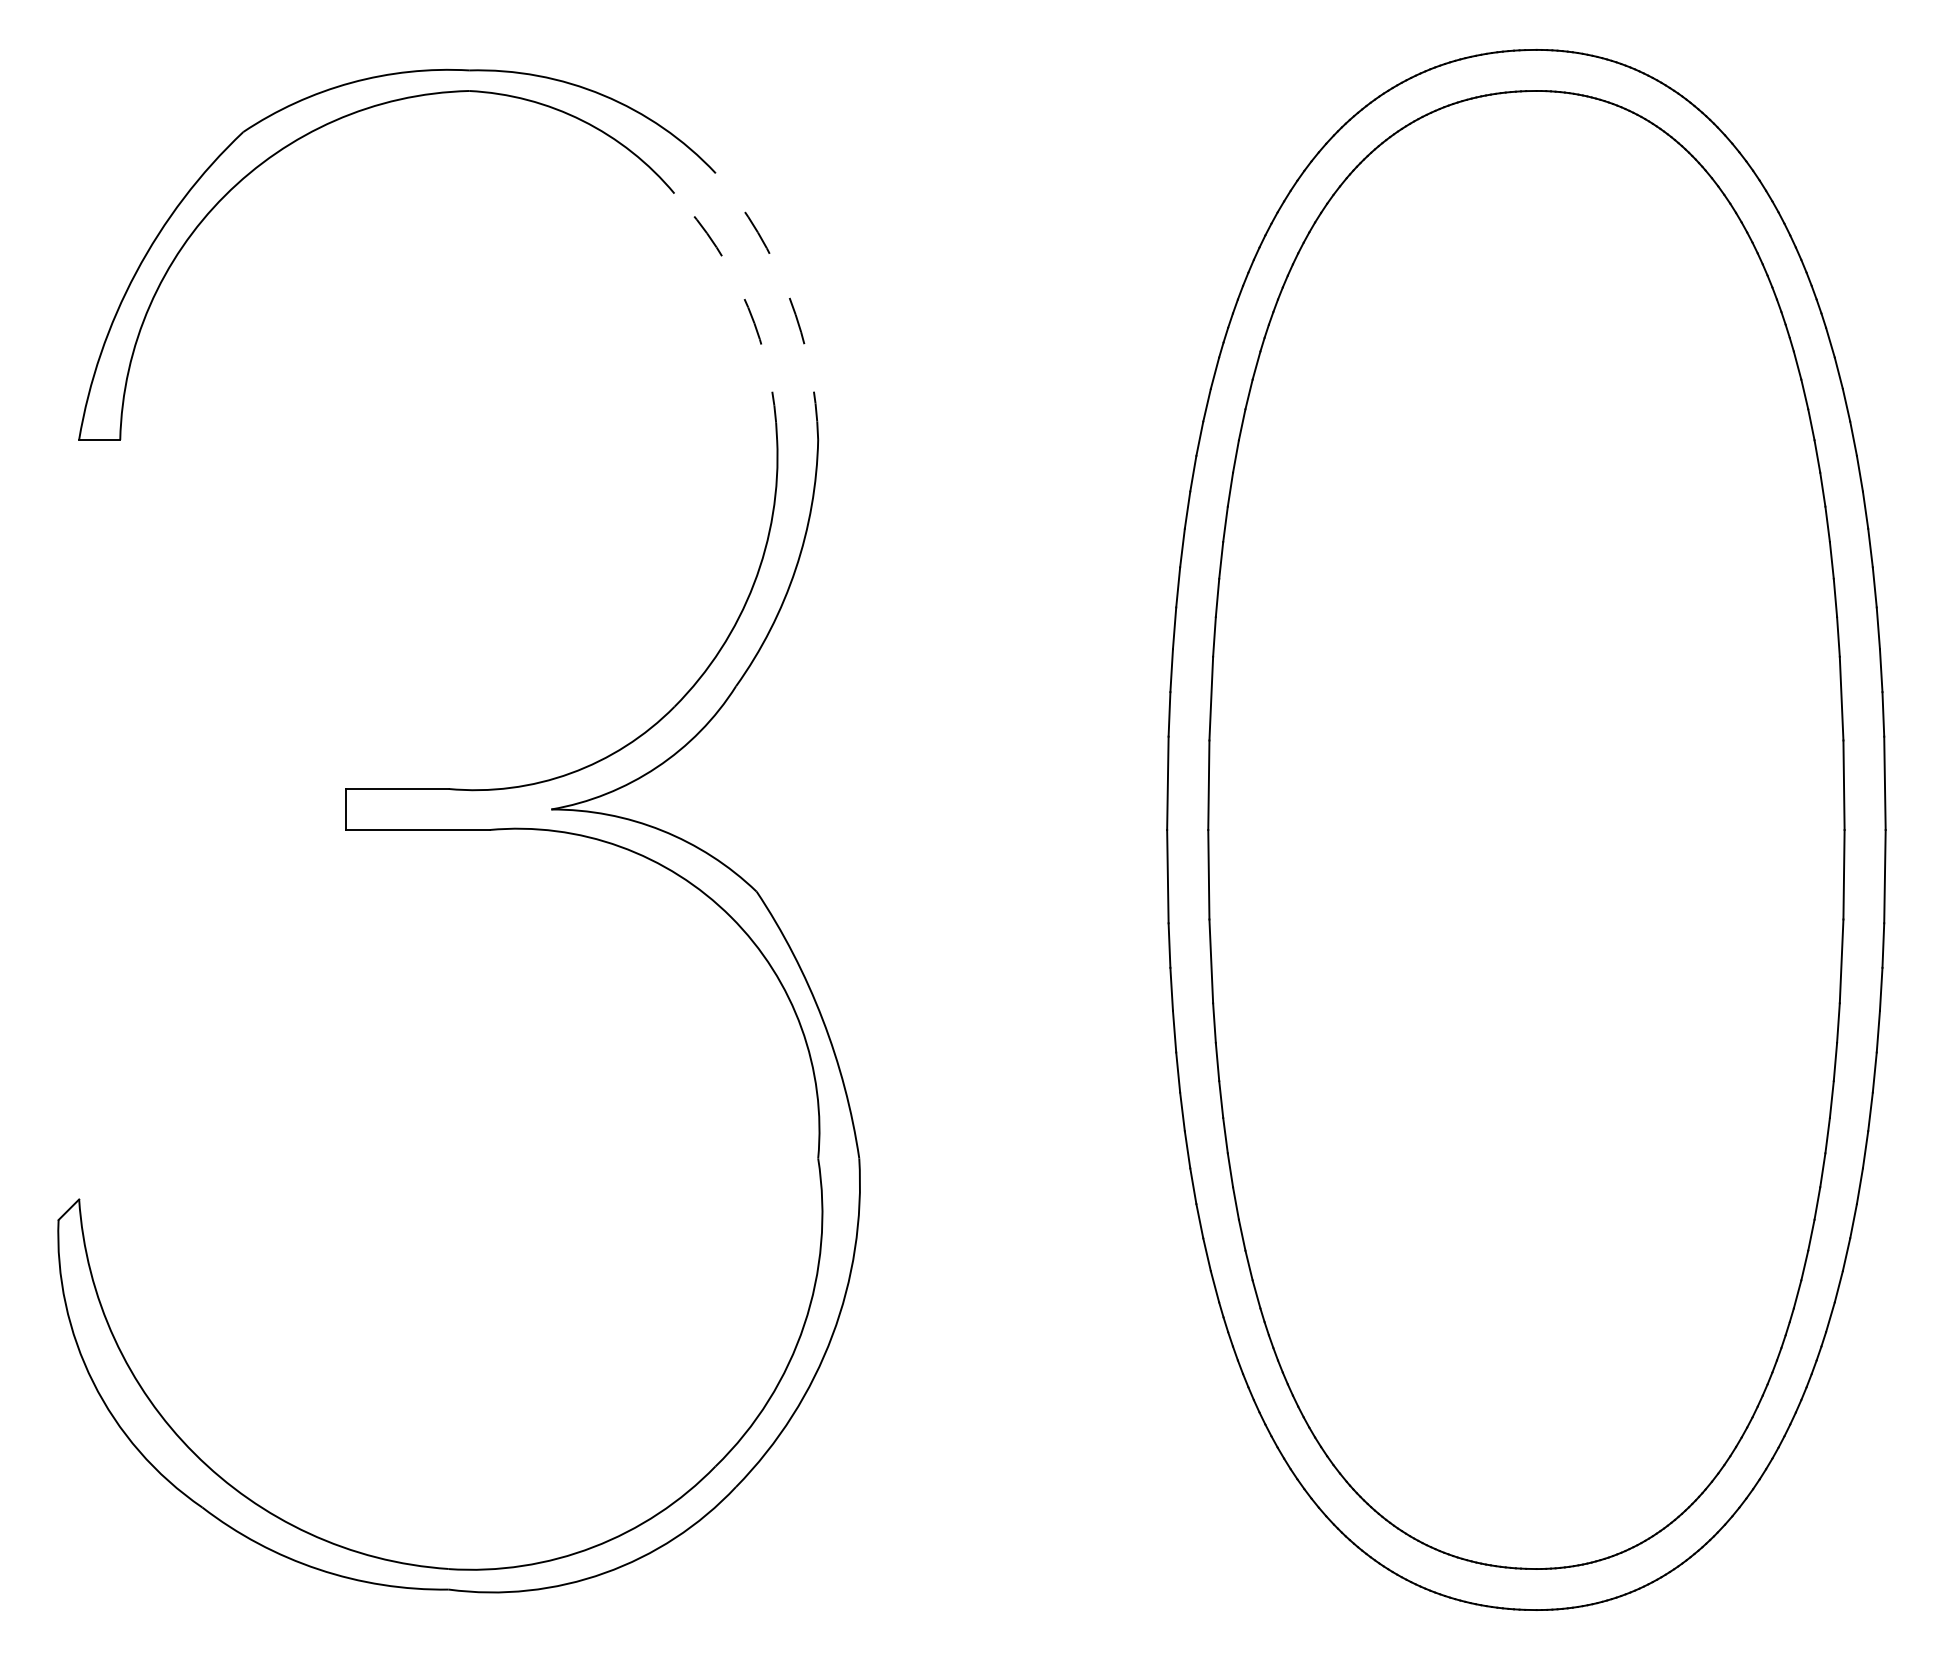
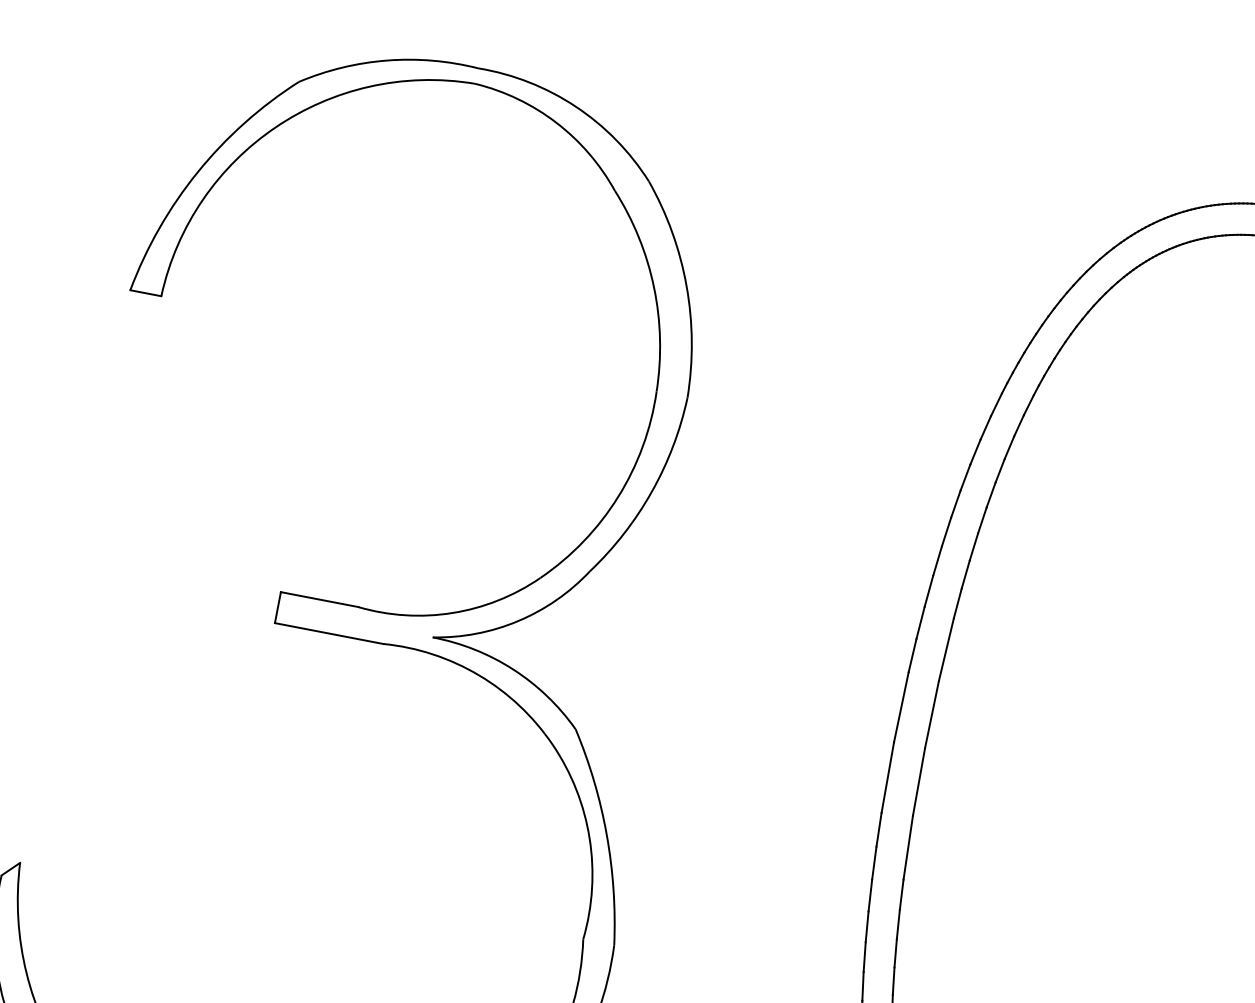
arc: (789, 297) -> (686, 286), dashed -> solid
arc: (748, 307) -> (654, 287), dashed -> solid

